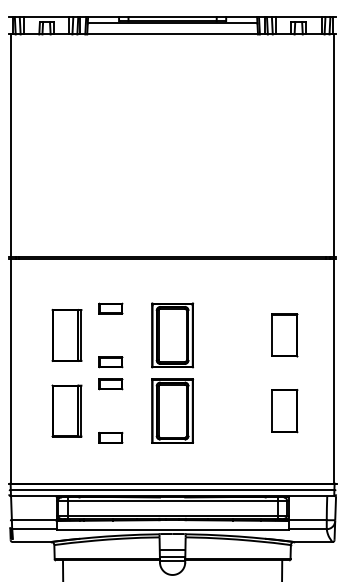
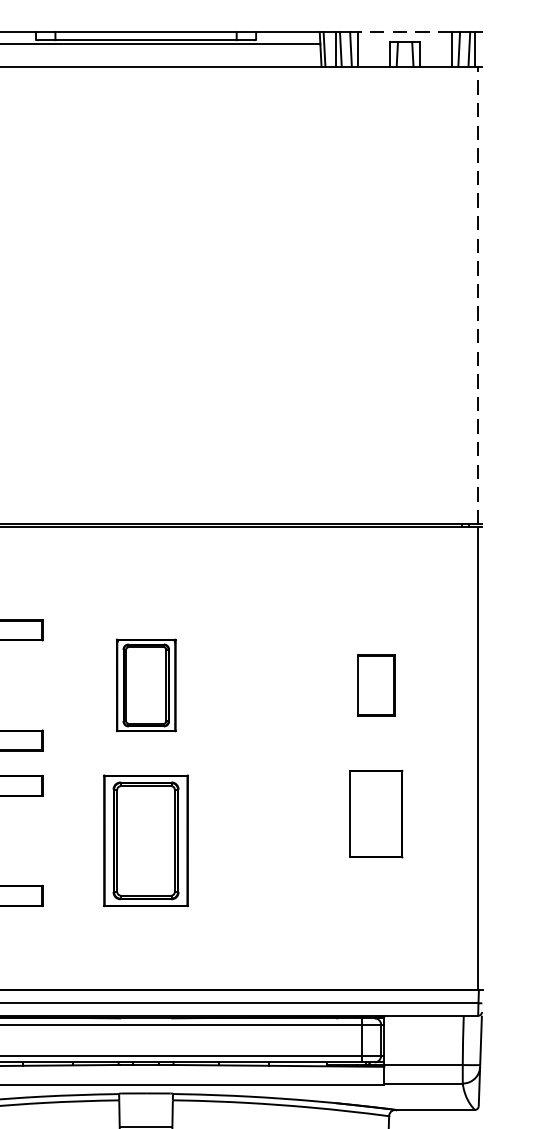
line: (298, 17) -> (404, 32), solid -> dashed
line: (333, 145) -> (476, 295), solid -> dashed
part: (172, 335) -> (145, 685), size x0.7
part: (284, 335) -> (375, 685), size x0.7
part: (284, 411) -> (375, 815), moved

